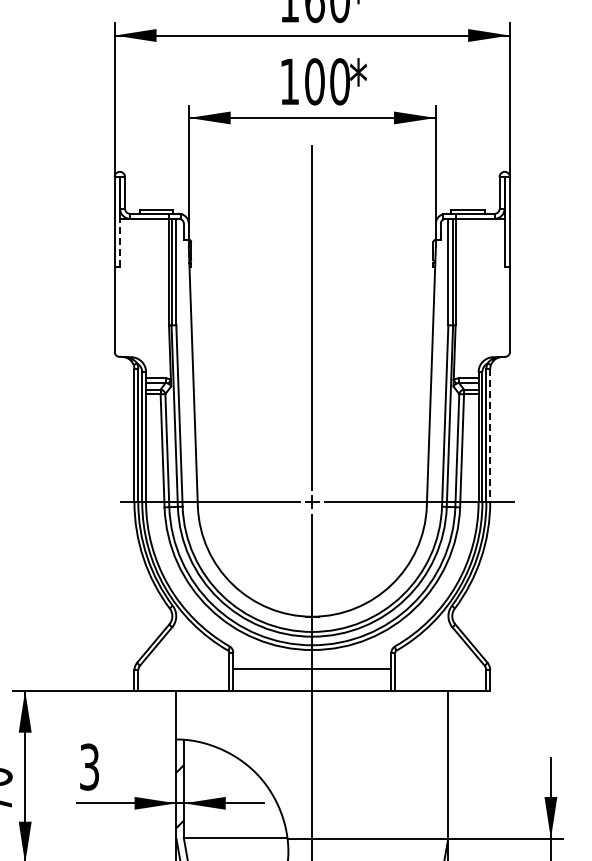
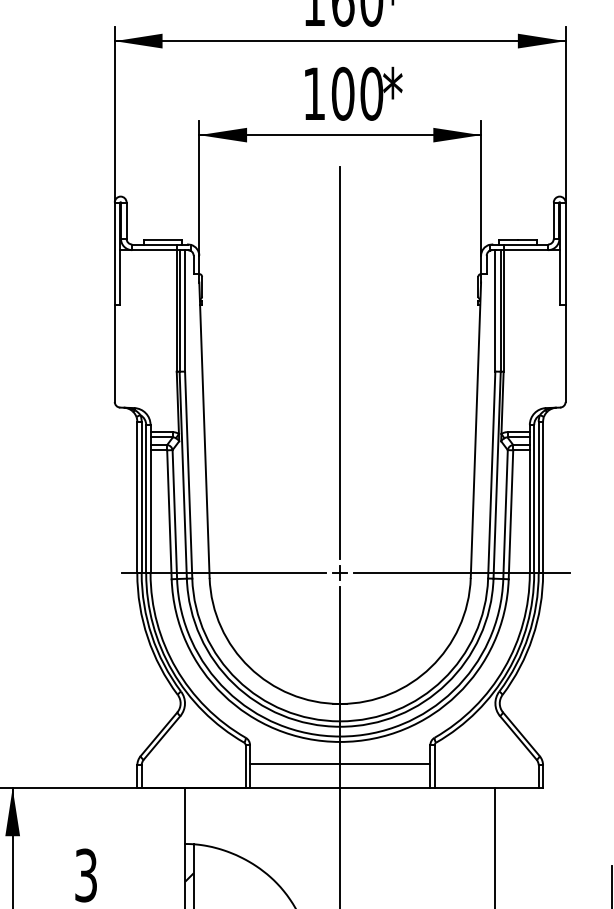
line: (119, 242) -> (120, 277), dashed -> solid
line: (490, 436) -> (543, 498), dashed -> solid

